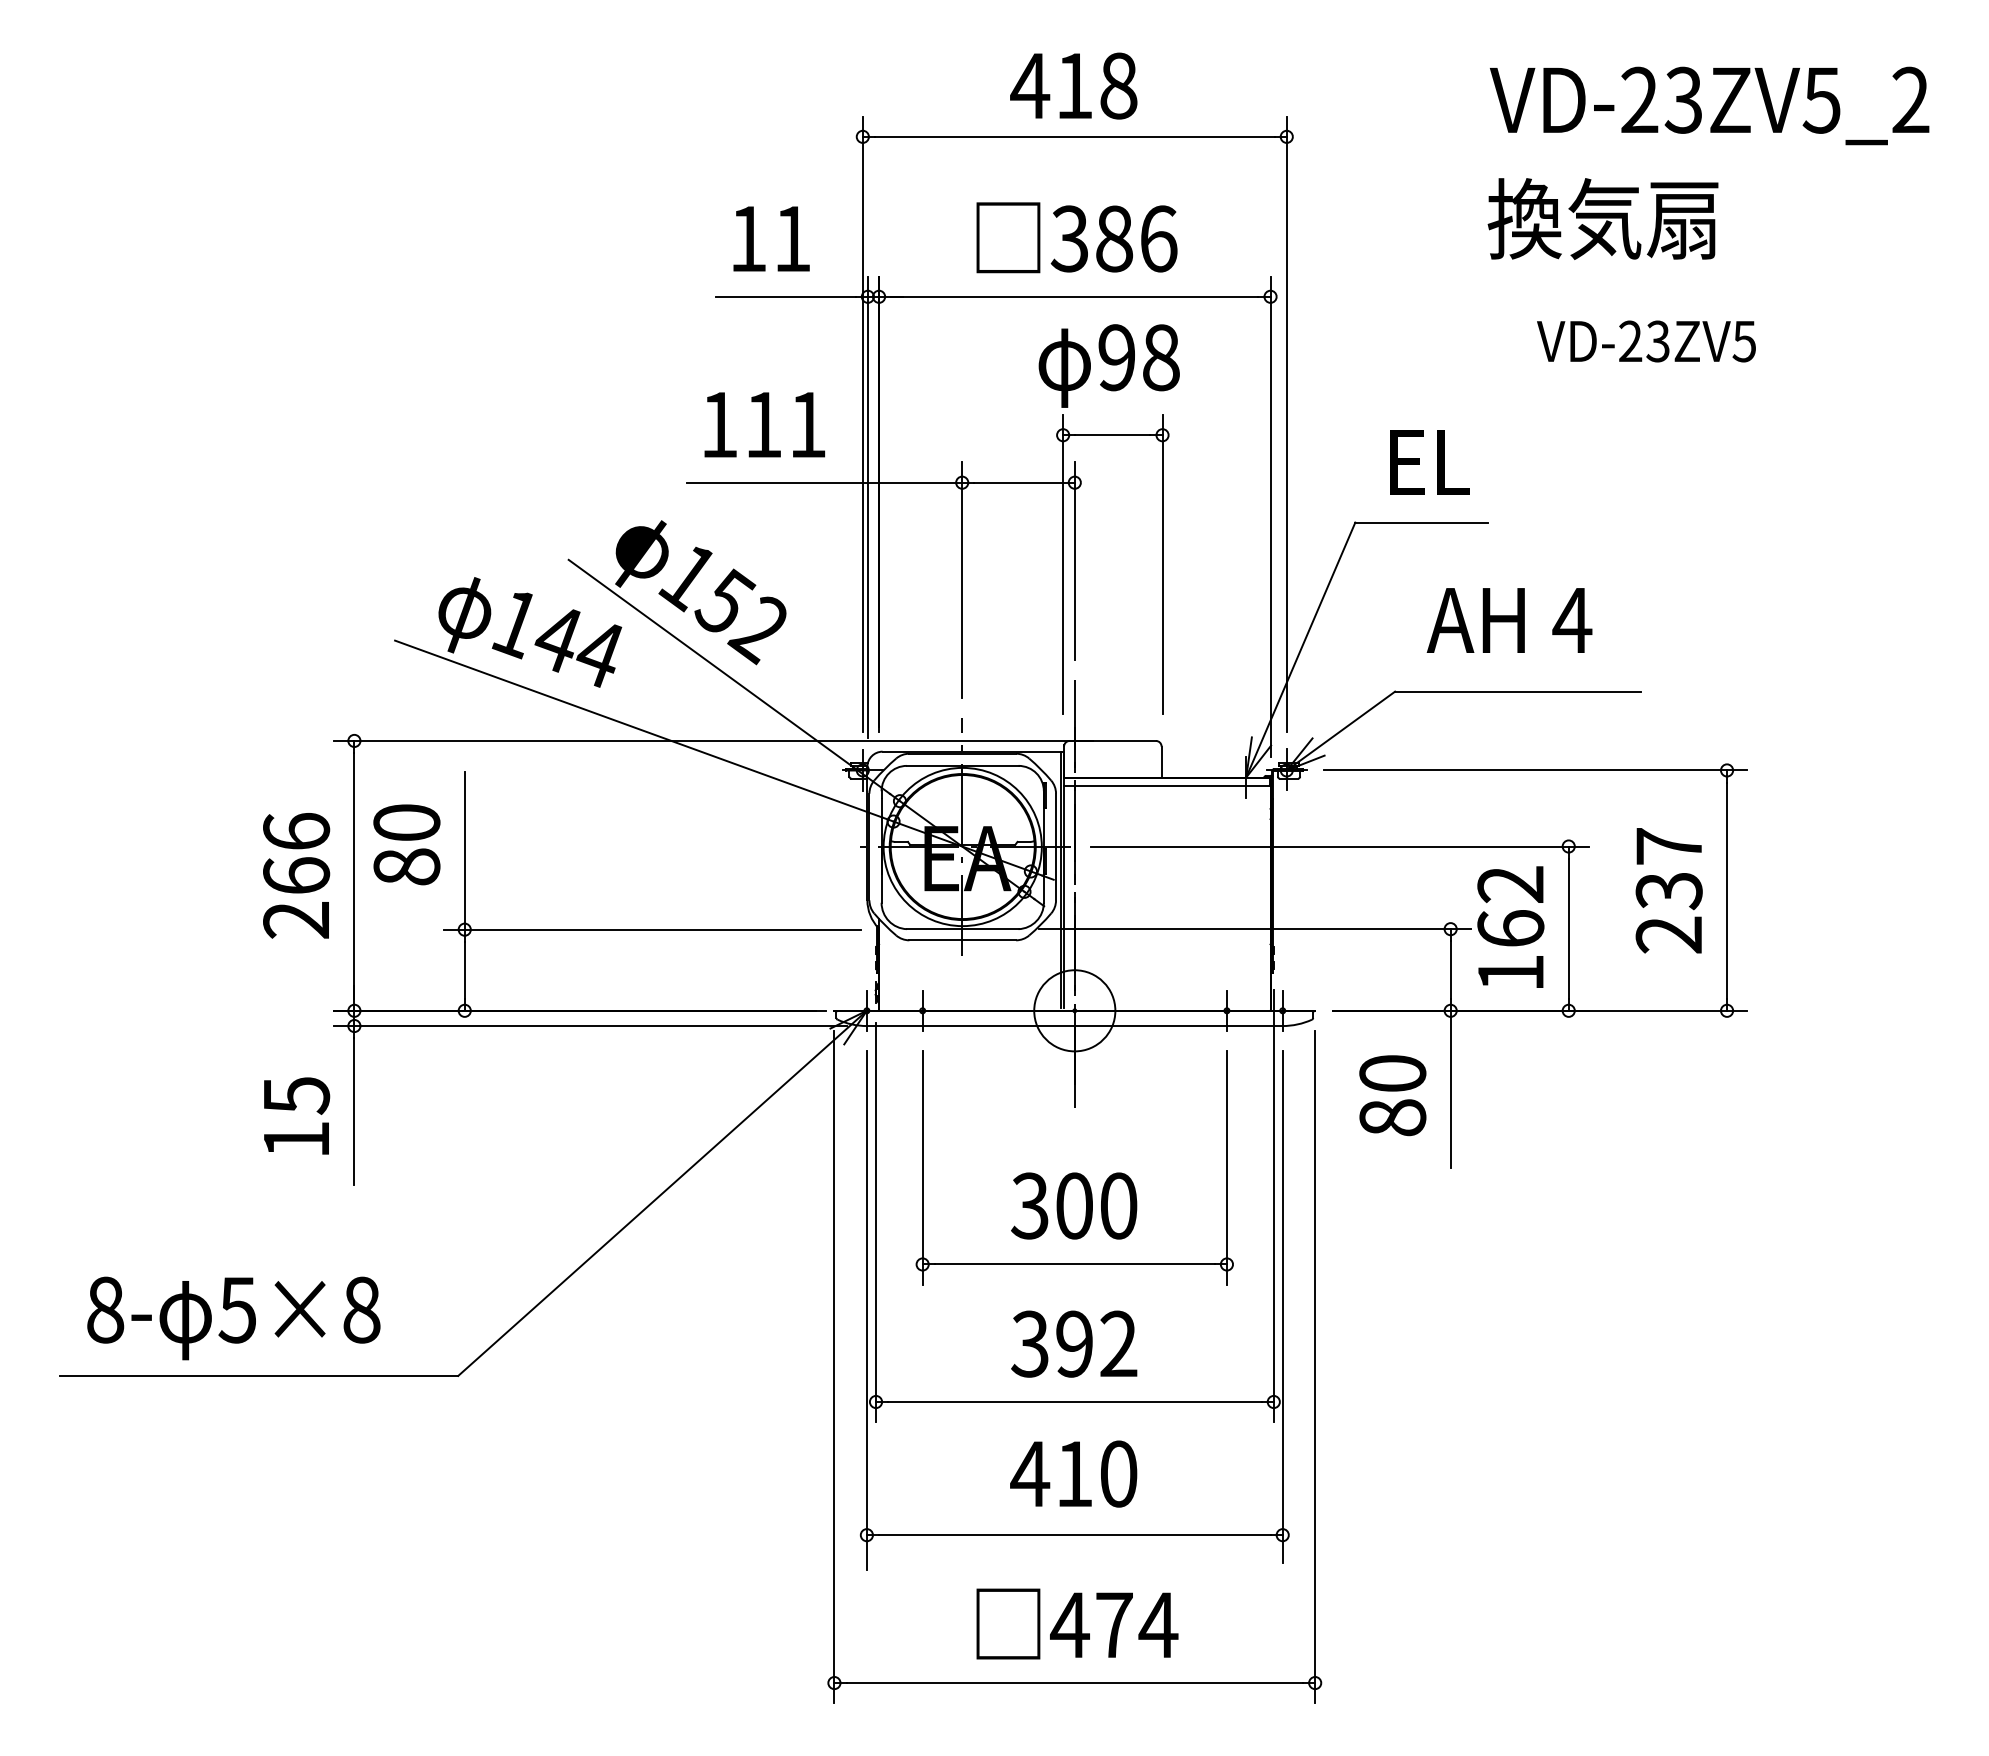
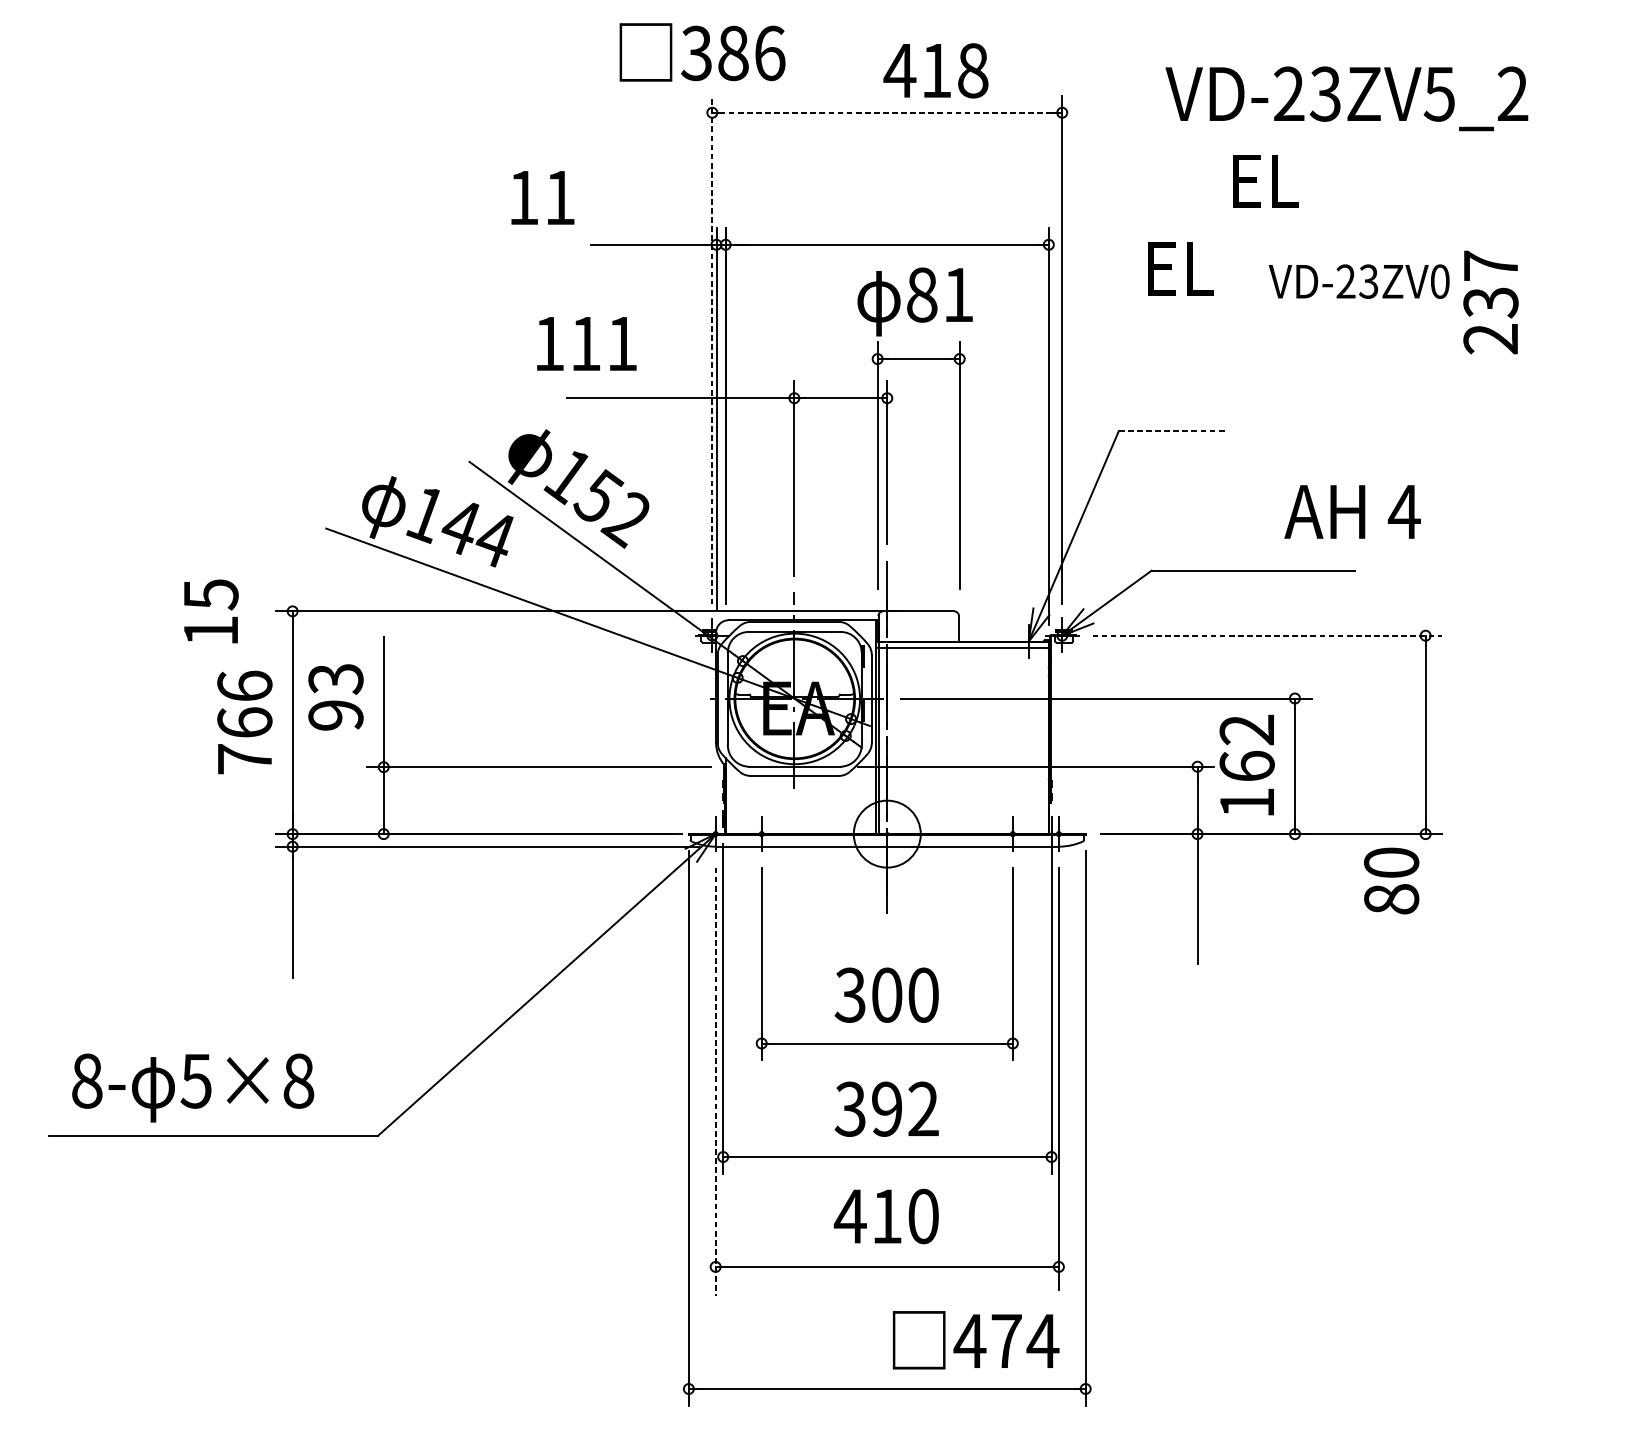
text: (1073, 85) -> (935, 70), moved
text: (1709, 105) -> (1346, 98), moved
line: (1074, 136) -> (887, 112), solid -> dashed
text: (1602, 218) -> (1322, 180), 換気扇 -> EL
text: (1076, 237) -> (702, 52), moved
text: (771, 238) -> (542, 197), moved
text: (1744, 341) -> (1440, 281), VD-23ZV5 -> VD-23ZV0
text: (1138, 357) -> (939, 294), 98 -> 81
text: (764, 424) -> (586, 343), moved
line: (862, 424) -> (712, 350), solid -> dashed
text: (1429, 462) -> (1180, 268), moved
line: (1422, 522) -> (1174, 431), solid -> dashed
text: (1509, 620) -> (1352, 511), moved
line: (1535, 770) -> (1267, 635), solid -> dashed
text: (406, 844) -> (335, 696), 80 -> 93
text: (1668, 890) -> (1490, 302), moved
text: (295, 919) -> (244, 758), 266 -> 766
text: (1392, 1095) -> (1391, 880), moved
text: (297, 1115) -> (211, 611), moved
line: (866, 1311) -> (715, 1082), solid -> dashed
text: (1077, 1623) -> (976, 1339), moved

